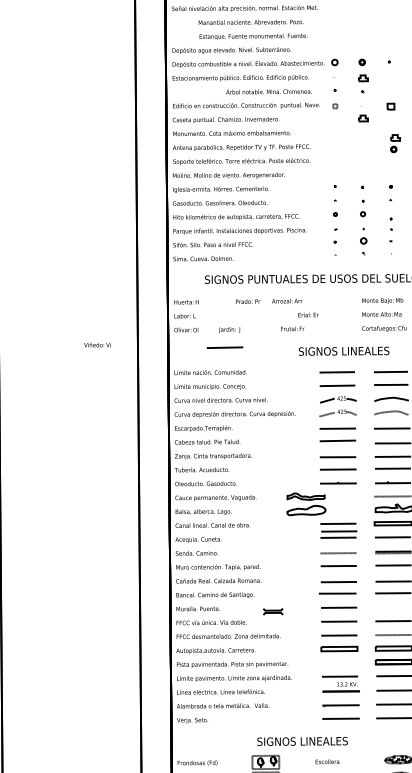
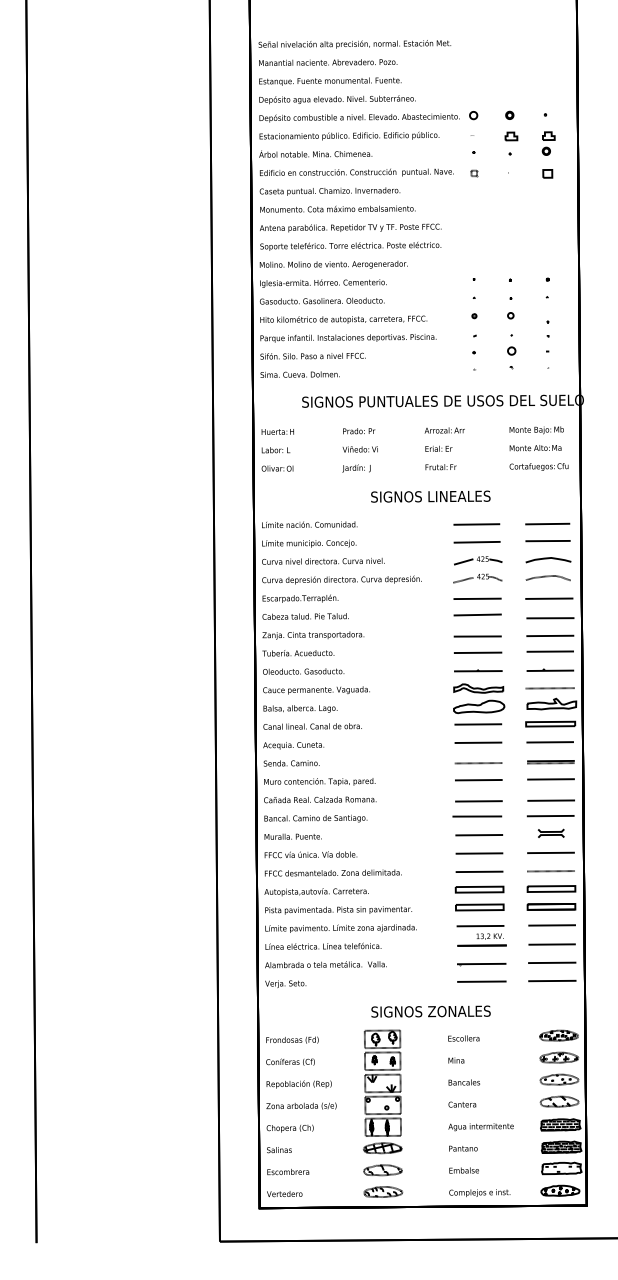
text: (251, 22) -> (328, 62), moved
text: (253, 36) -> (330, 81), moved
text: (268, 91) -> (315, 153), moved
part: (363, 118) -> (511, 189), removed
part: (395, 143) -> (548, 143), moved
text: (287, 301) -> (444, 430), moved
text: (229, 329) -> (356, 468), moved
text: (292, 329) -> (440, 467), moved
text: (96, 345) -> (359, 449), moved
line: (224, 347) -> (328, 491), removed
text: (343, 351) -> (430, 496), moved
part: (306, 504) -> (479, 698), moved
line: (339, 531) -> (479, 734), removed
part: (272, 611) -> (550, 832), moved
part: (339, 662) -> (479, 907), added
text: (311, 741) -> (442, 1011), SIGNOS LINEALES -> SIGNOS ZONALES

